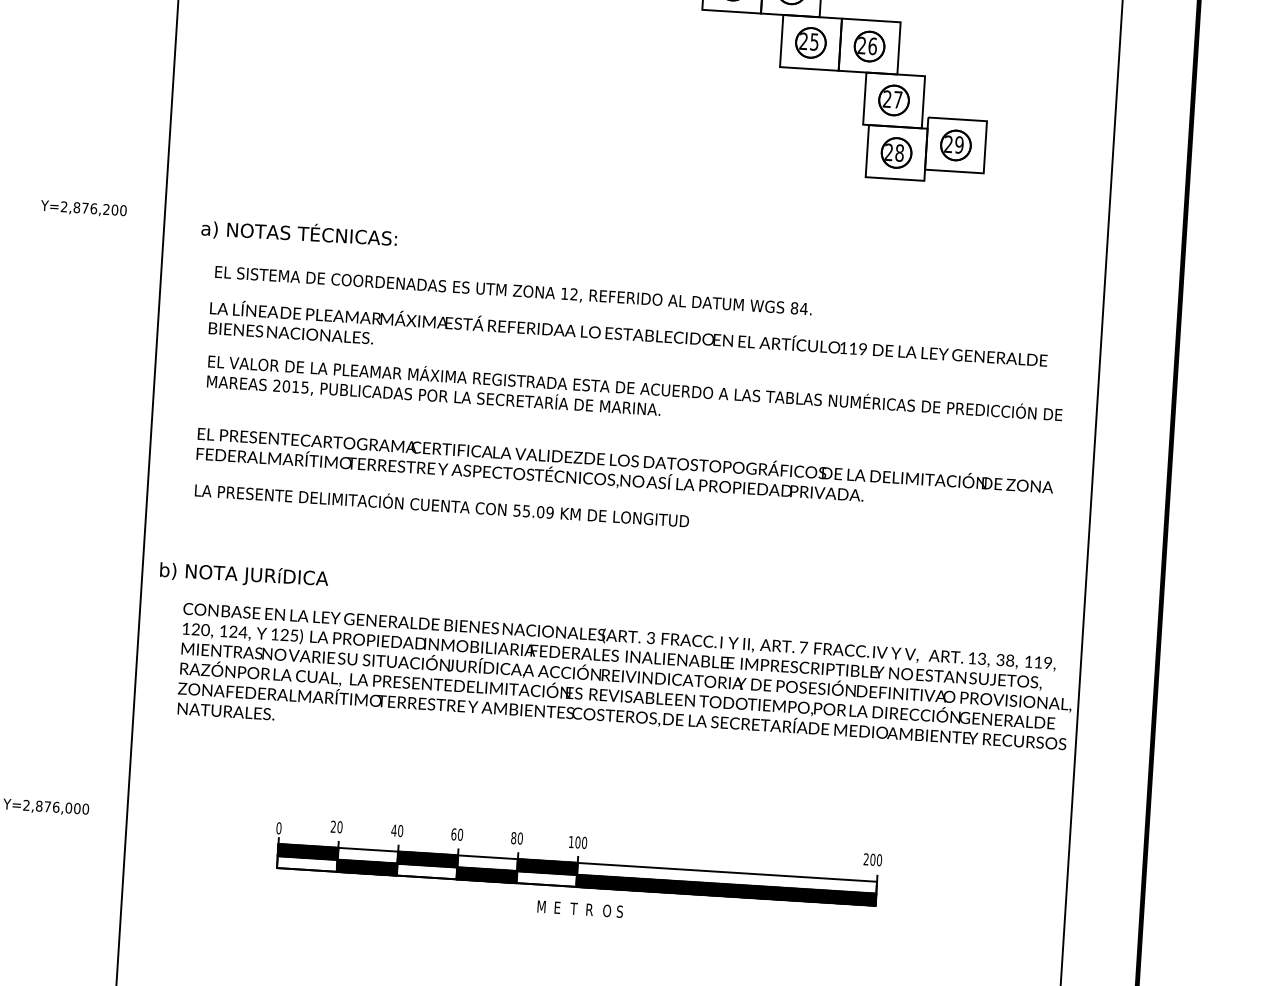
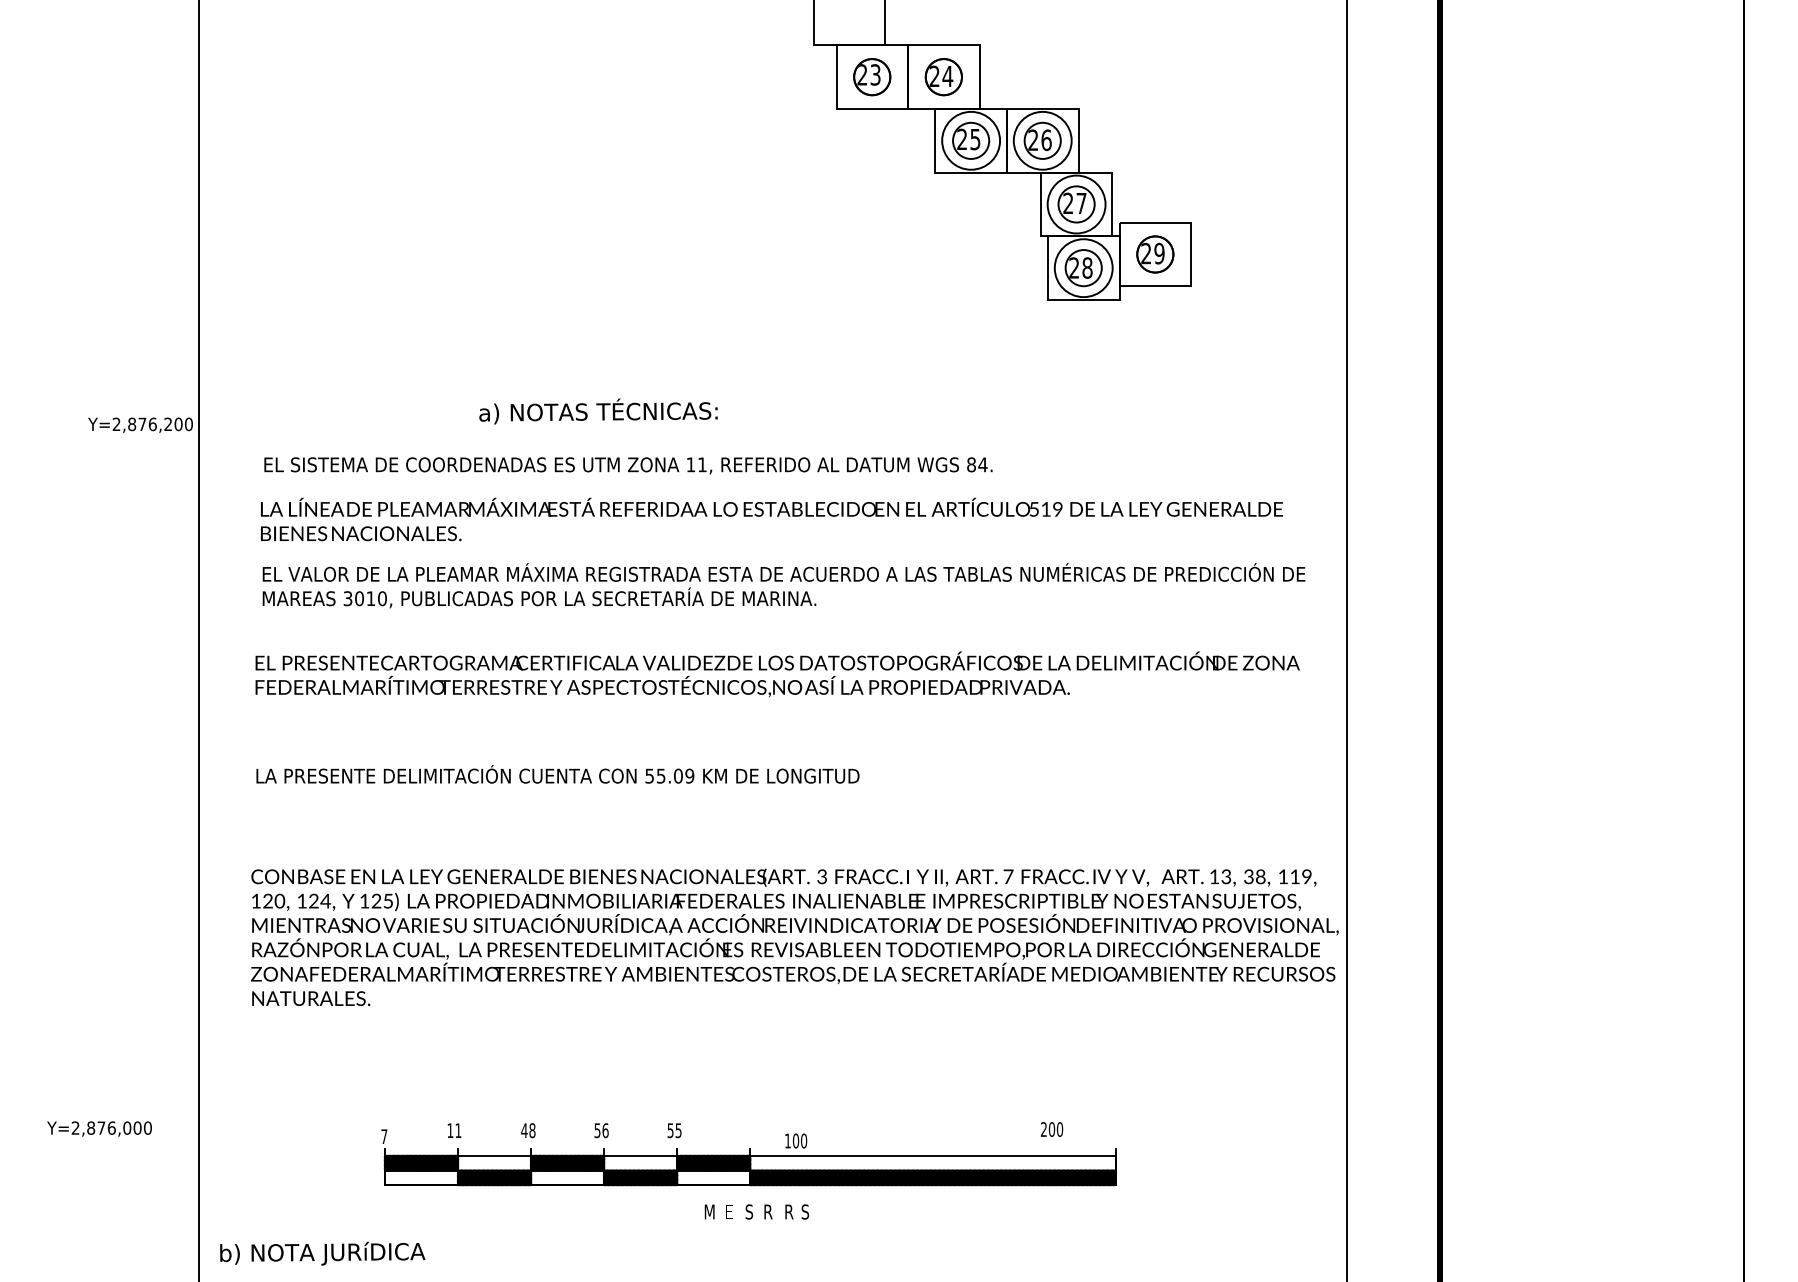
circle: (811, 42) -> (971, 140), size x1.6
circle: (869, 46) -> (1042, 140), size x1.6
circle: (893, 100) -> (1076, 204), size x1.6
circle: (896, 153) -> (1083, 268), size x1.6
text: (83, 208) -> (140, 424), moved
text: (299, 233) -> (598, 411), moved
text: (574, 294) -> (702, 464), 12, -> 11,
text: (843, 348) -> (1033, 509), 119 -> 519
text: (290, 386) -> (364, 598), 2015, -> 3010,
text: (441, 504) -> (557, 774), moved
text: (244, 575) -> (322, 1253), moved
text: (336, 826) -> (454, 1130), 20 -> 11
text: (279, 828) -> (384, 1136), 0 -> 7
text: (400, 830) -> (532, 1130), 40 -> 48
text: (457, 834) -> (601, 1130), 60 -> 56
text: (516, 838) -> (674, 1130), 80 -> 55
text: (578, 842) -> (796, 1140), moved
text: (873, 859) -> (1052, 1129), moved
text: (574, 908) -> (749, 1211), T -> S
text: (606, 910) -> (789, 1211), O -> R

